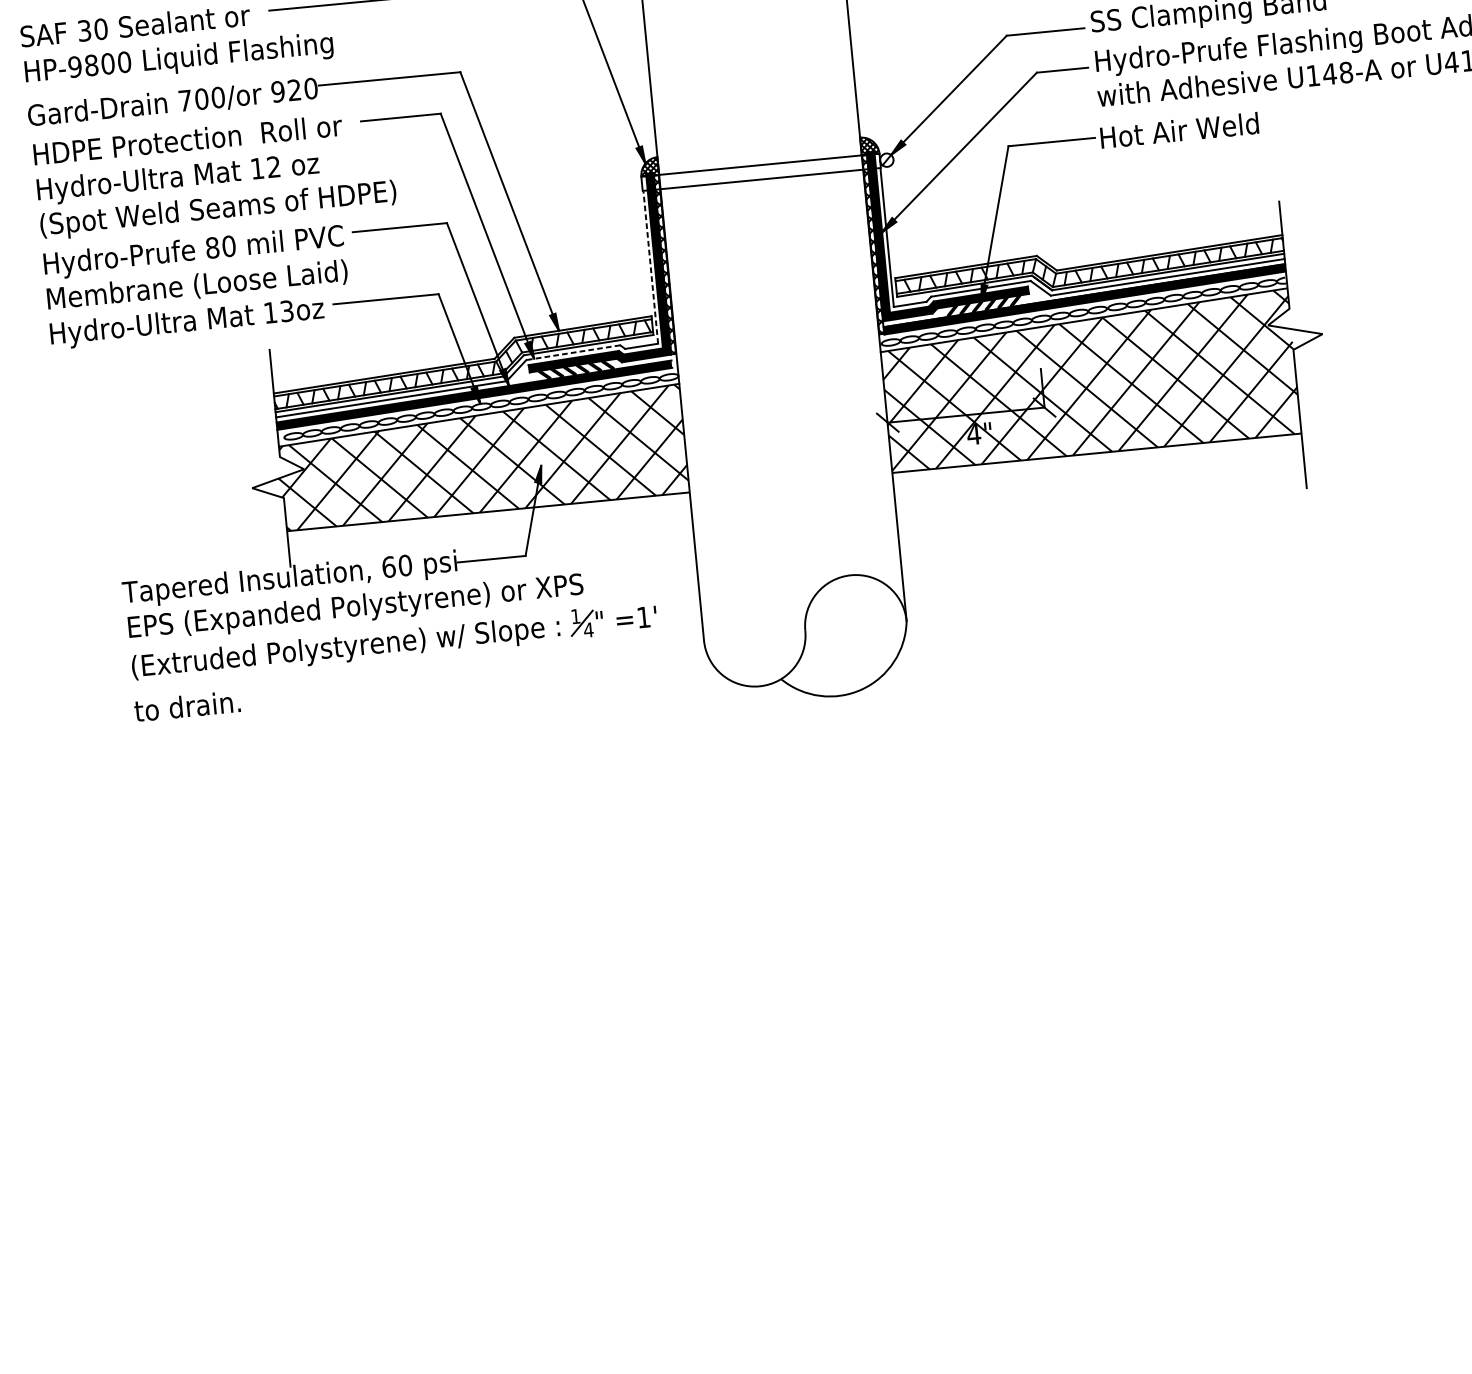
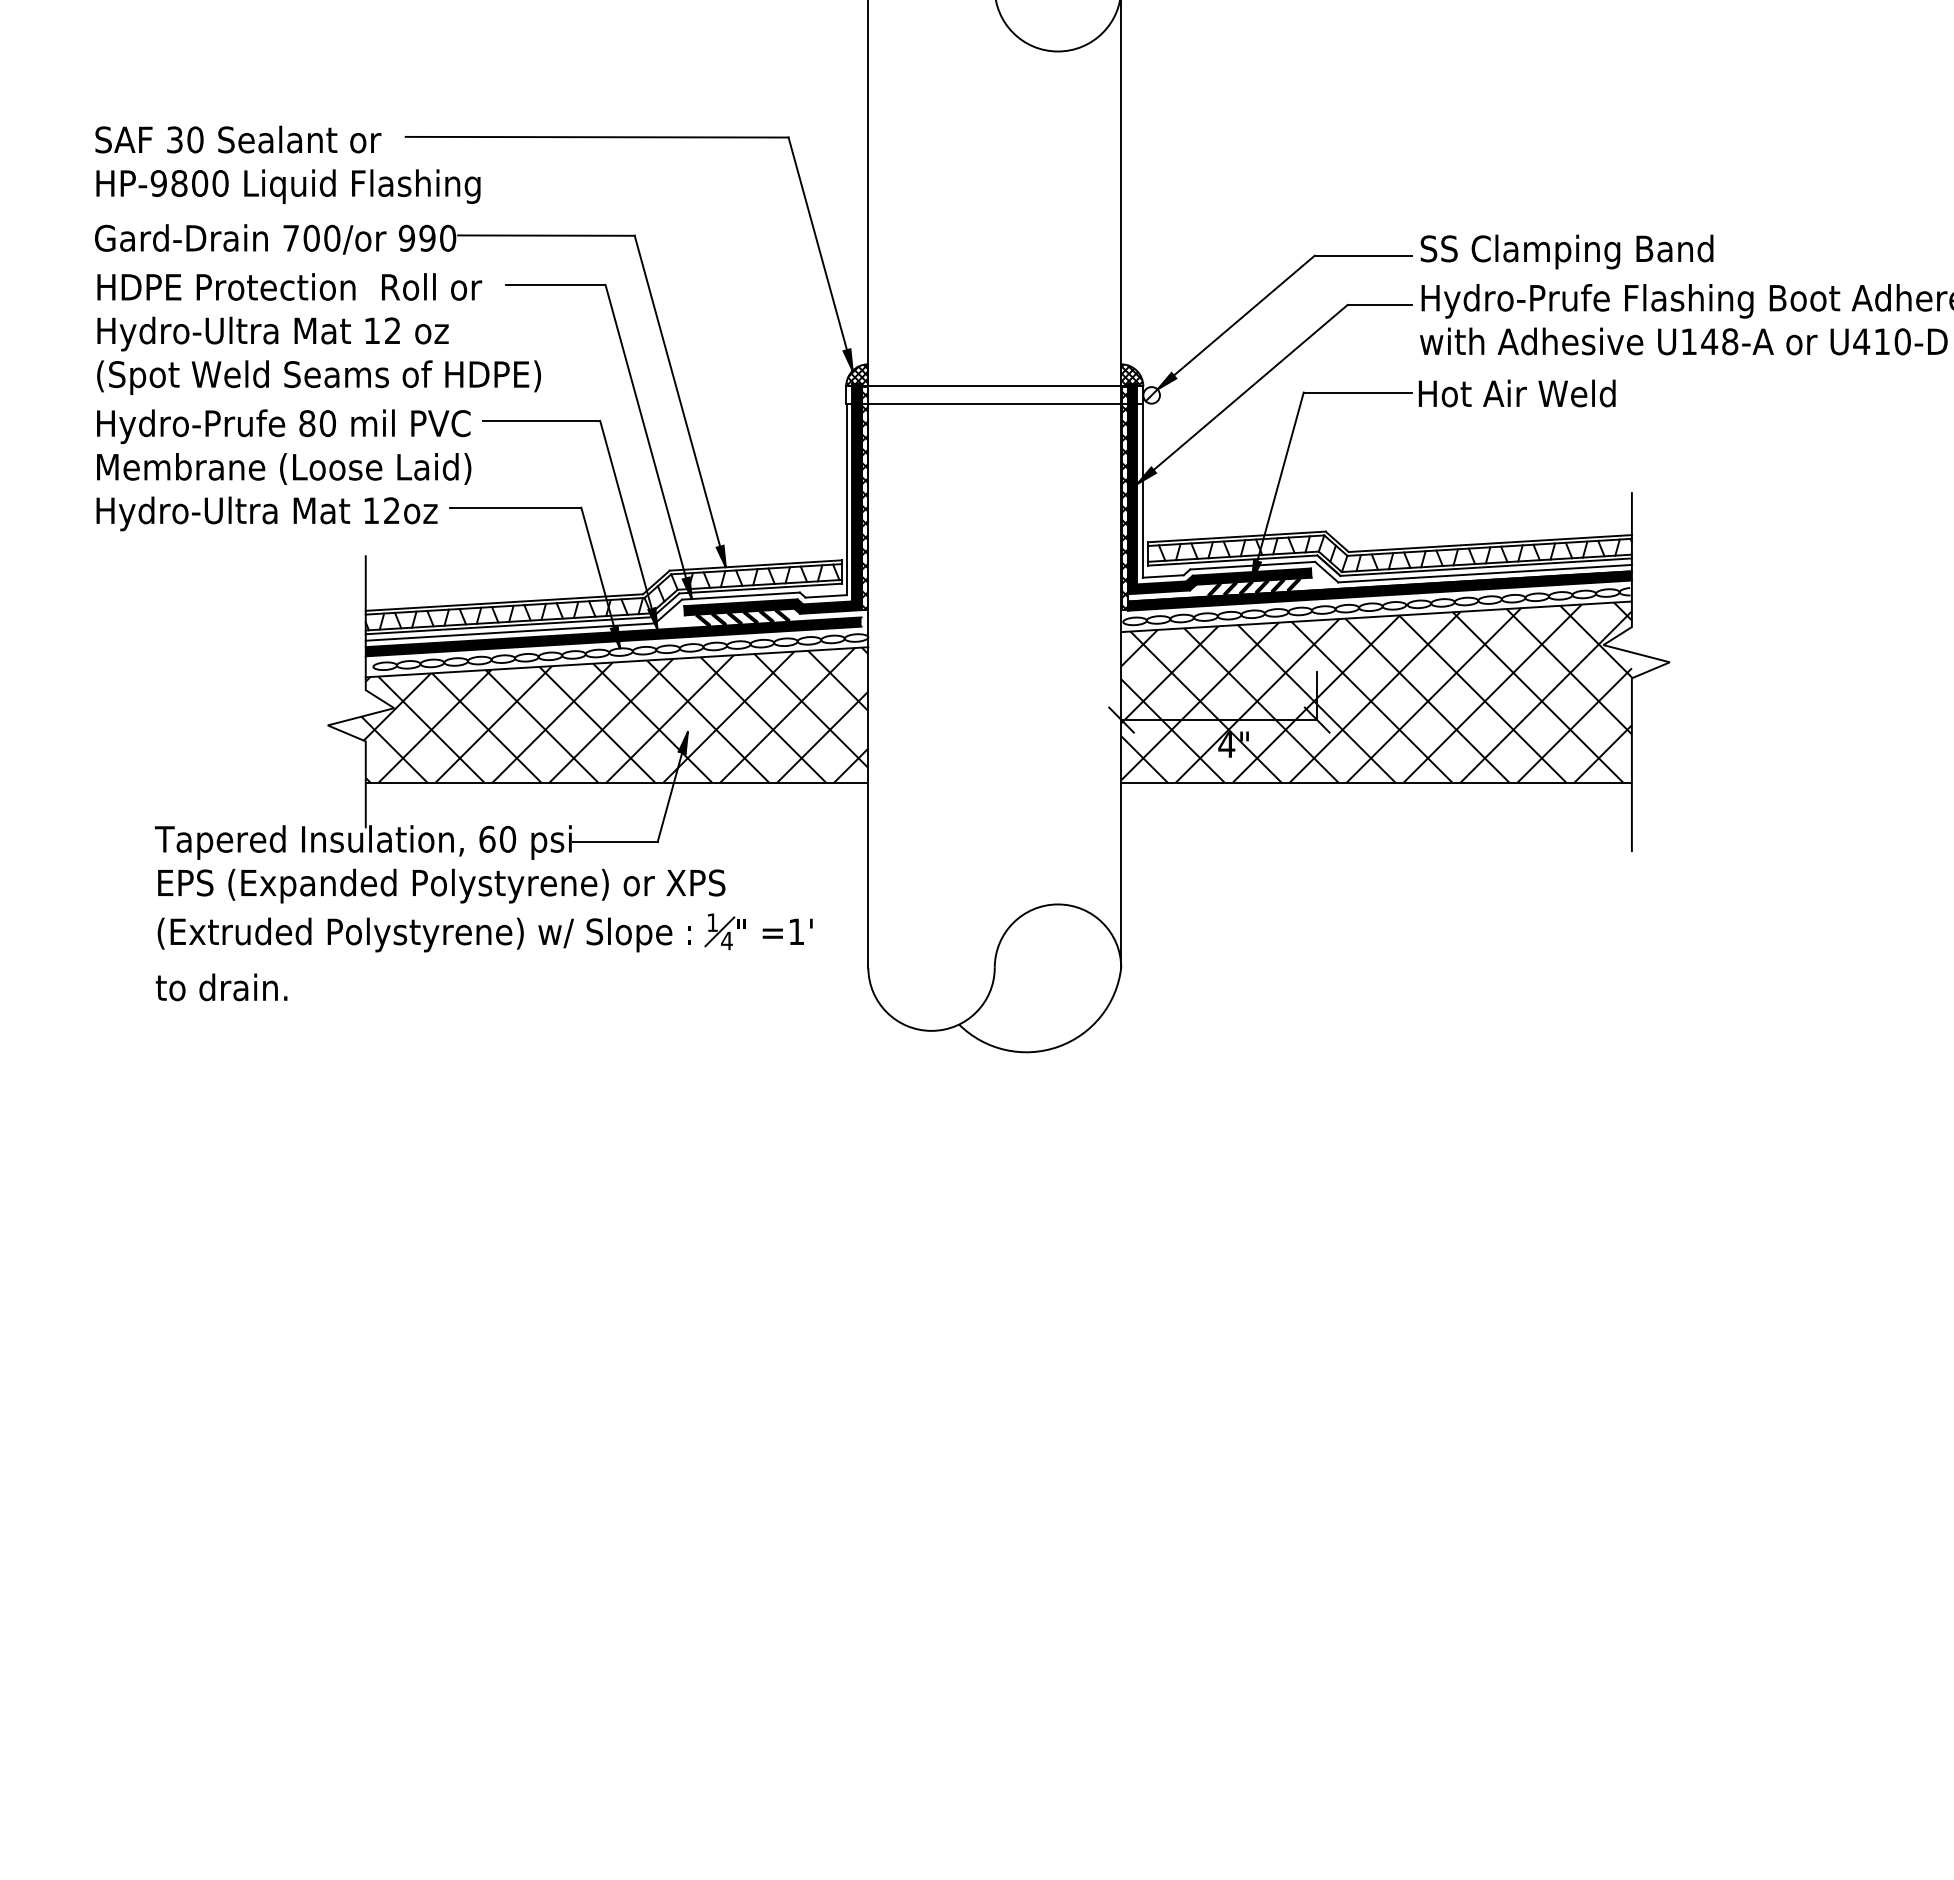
text: (294, 90) -> (427, 238), 920 -> 990
line: (650, 267) -> (846, 500), dashed -> solid
text: (286, 311) -> (391, 510), 13oz -> 12oz
line: (572, 353) -> (740, 596), dashed -> solid

